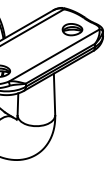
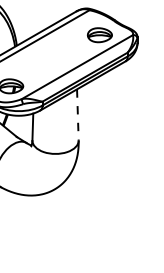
line: (54, 94) -> (77, 114), solid -> dashed

